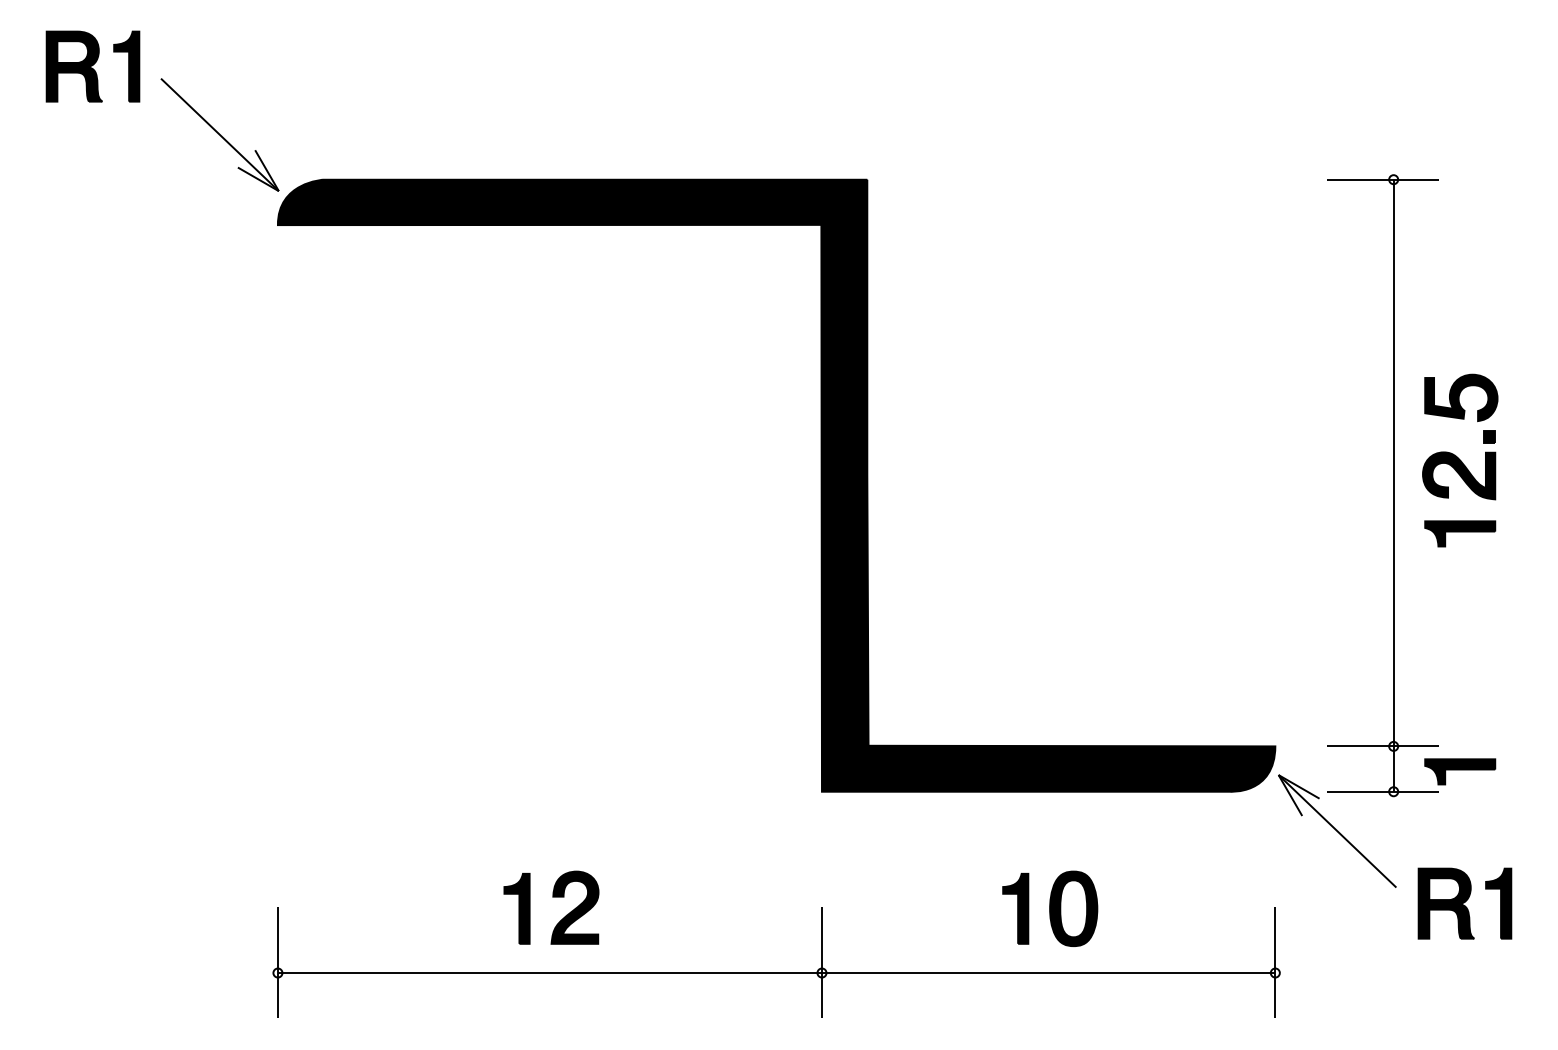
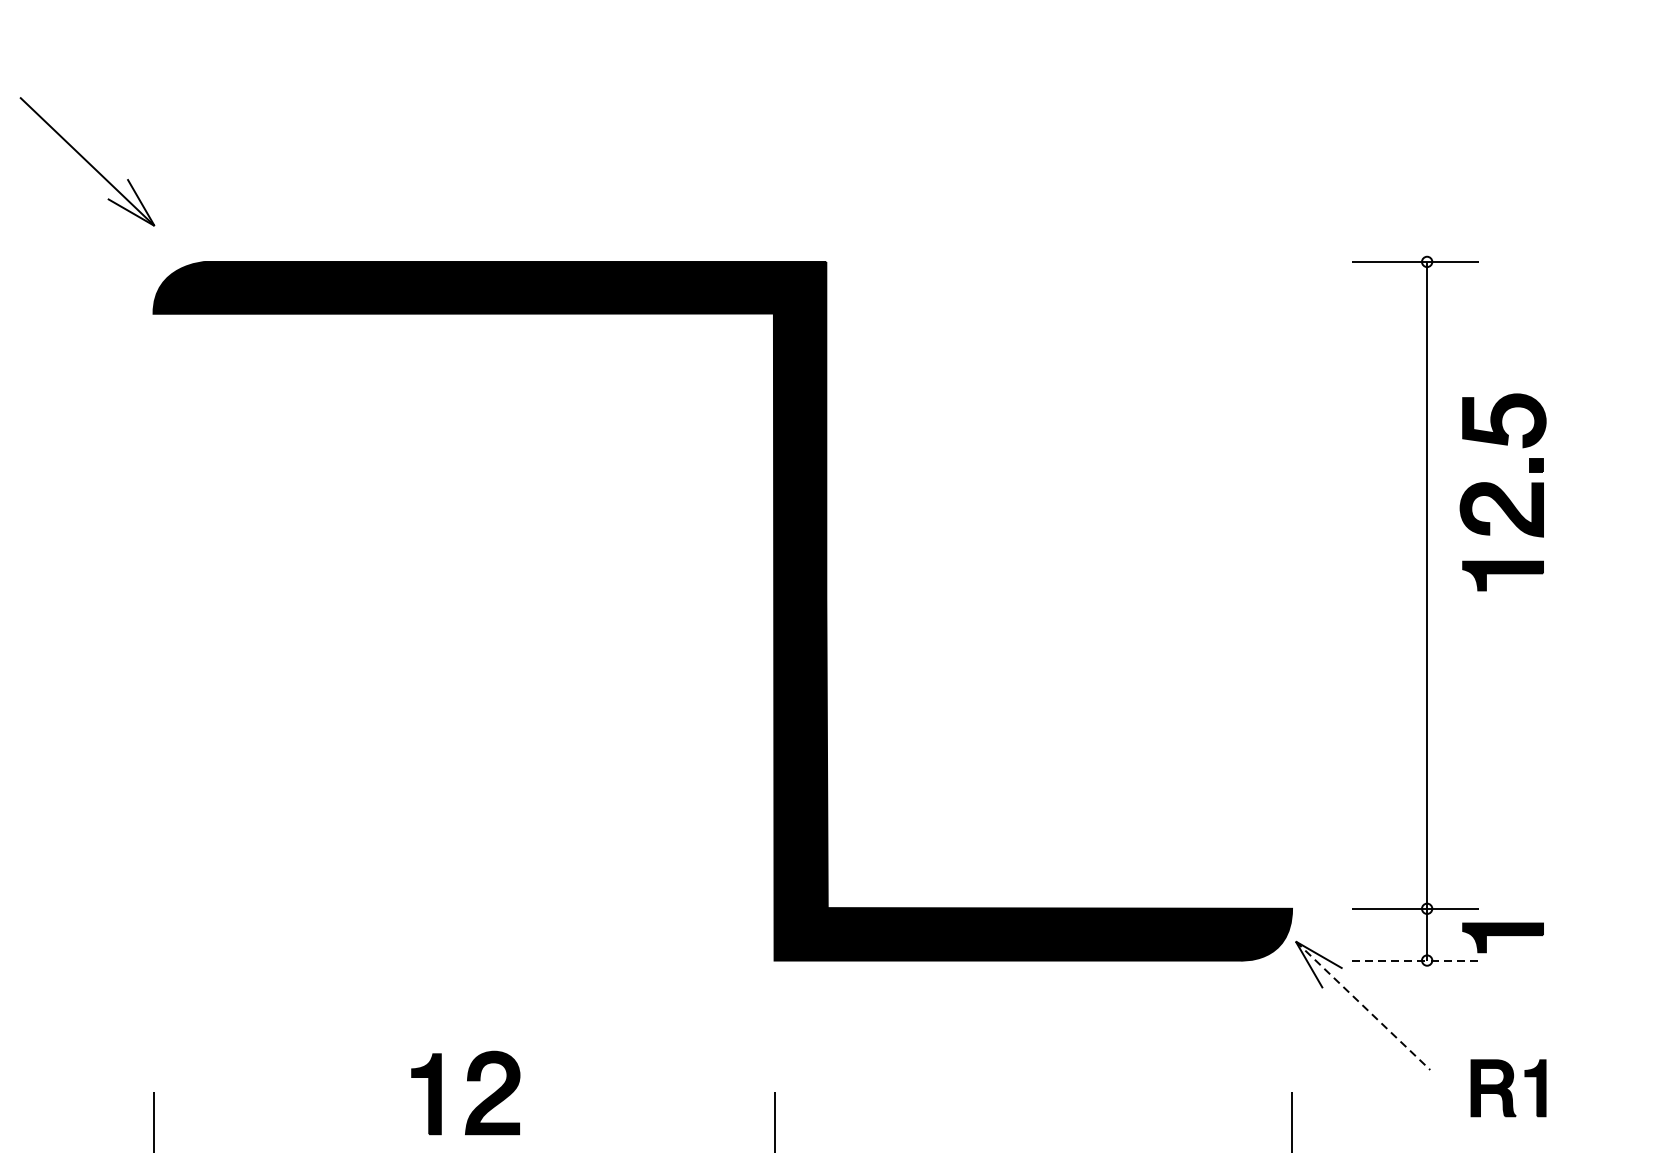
part: (219, 134) -> (86, 161), moved
part: (1460, 460) -> (1503, 492), moved
line: (1383, 791) -> (1415, 960), solid -> dashed
line: (1337, 831) -> (1363, 1005), solid -> dashed
part: (1464, 903) -> (1508, 1088), size x0.7
part: (1050, 908) -> (1035, 1093), removed

